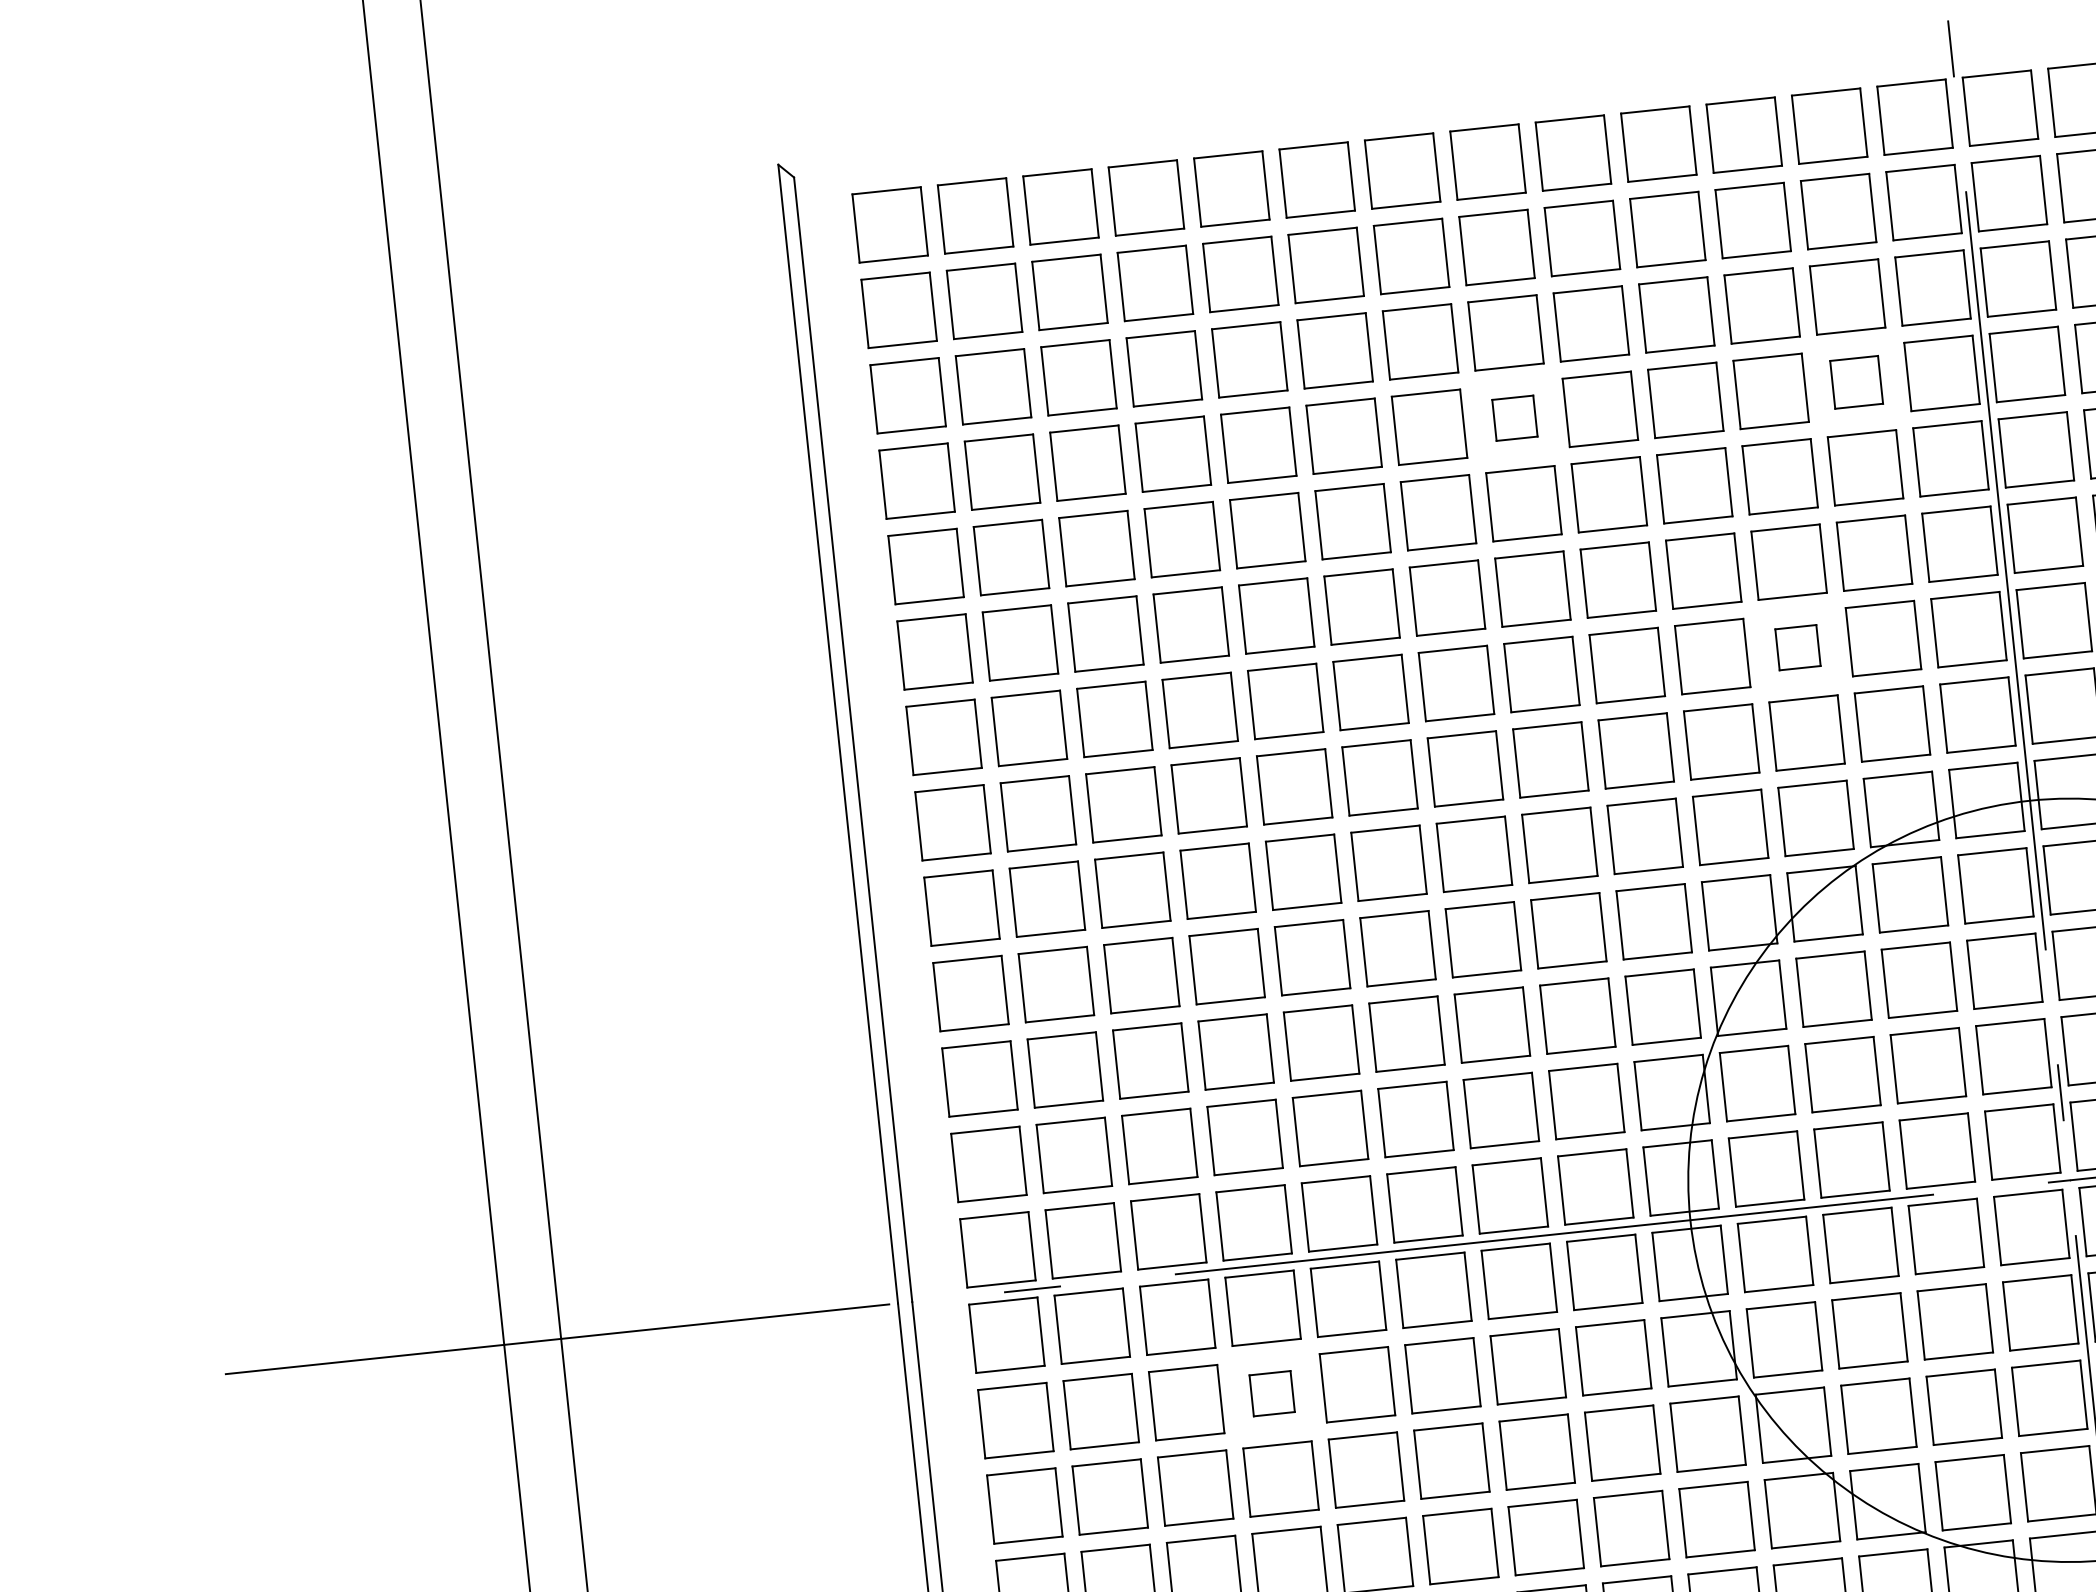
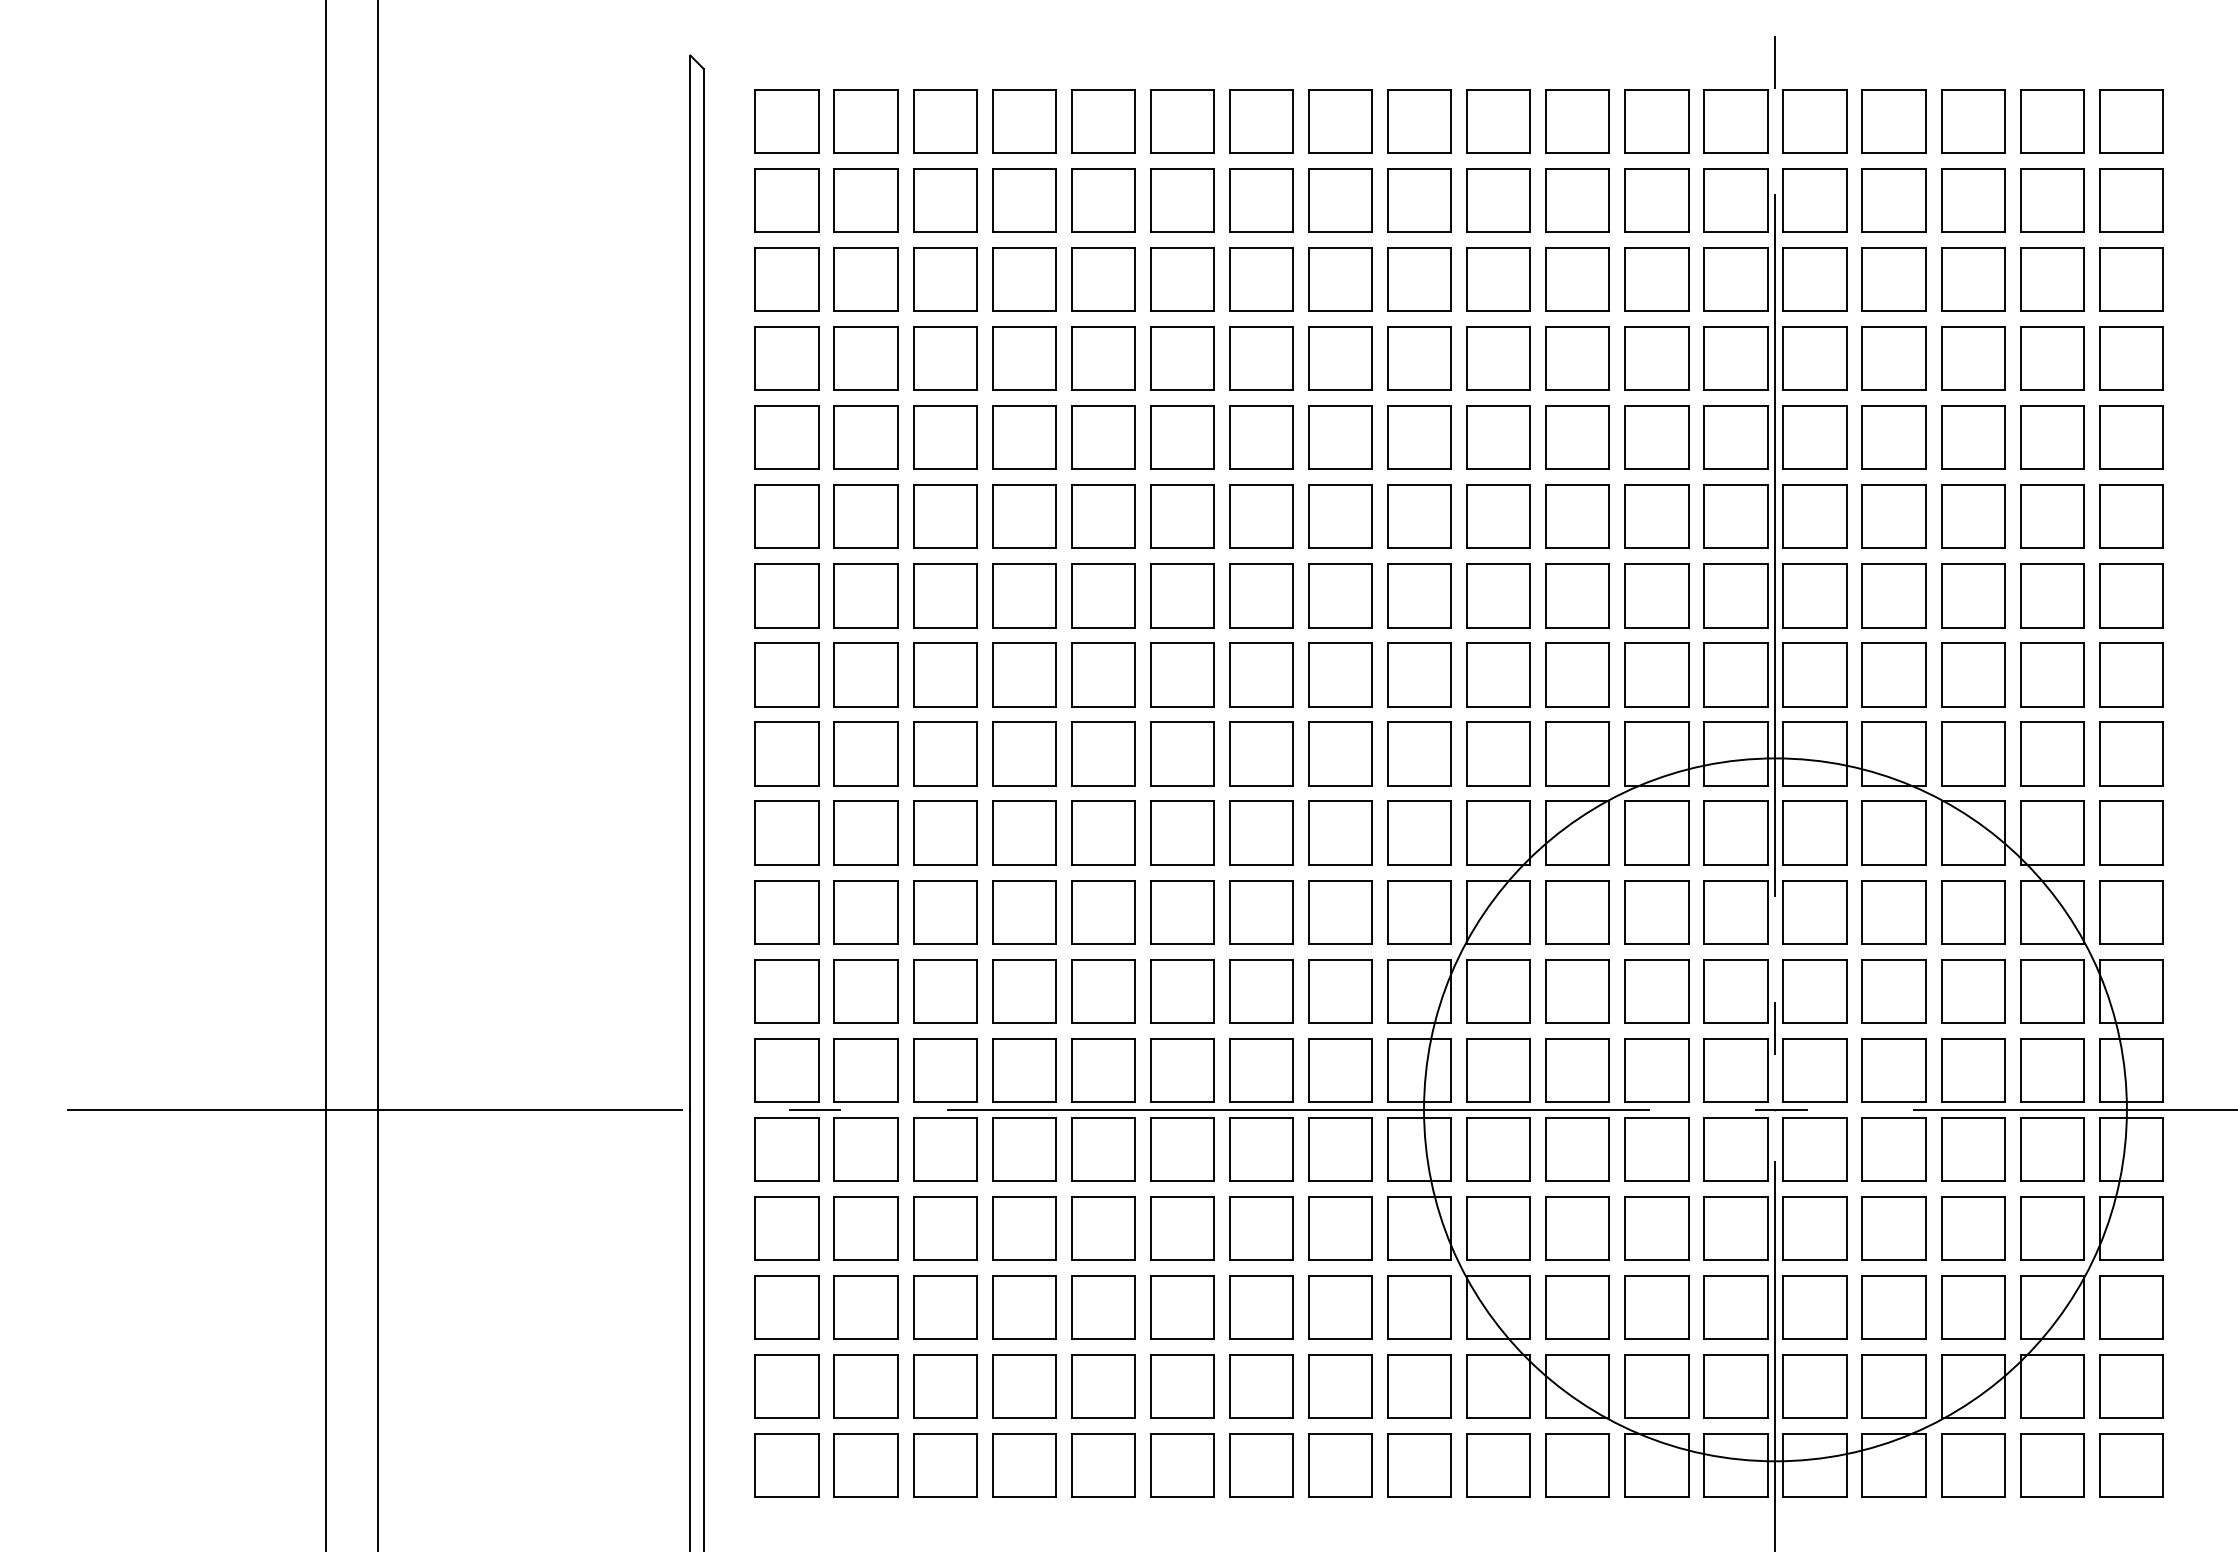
part: (1856, 382) -> (1656, 358), size x1.43
part: (1514, 418) -> (1340, 358), size x1.67
part: (1797, 647) -> (1577, 595), size x1.67
part: (1272, 1393) -> (1024, 1228), size x1.67

